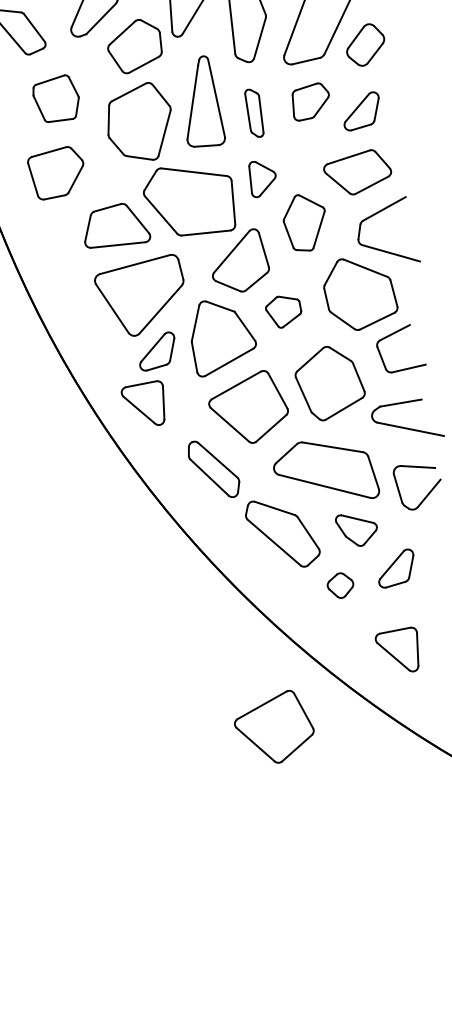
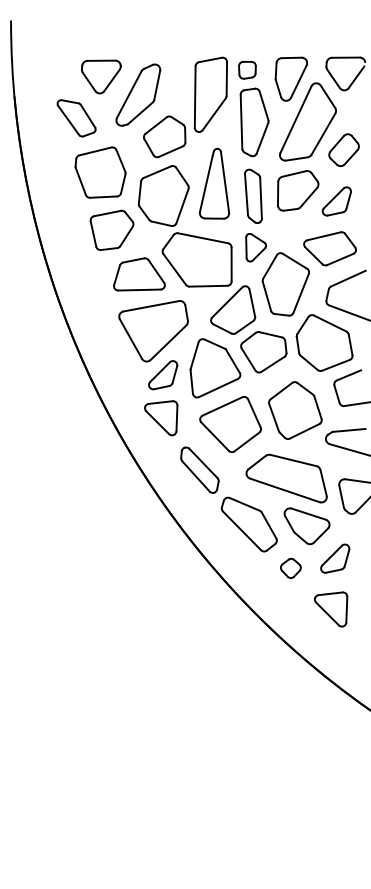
part: (56, 98) -> (100, 172), size x1.43
part: (311, 101) -> (298, 190), size x1.43
part: (254, 112) -> (253, 195), size x1.43
part: (55, 172) -> (111, 229), moved
part: (304, 222) -> (285, 284), size x1.43
part: (283, 312) -> (263, 352), size x1.67
part: (143, 404) -> (161, 418), moved
part: (356, 530) -> (306, 526), size x1.43
part: (398, 650) -> (331, 609), moved
part: (274, 727) -> (230, 674), removed

